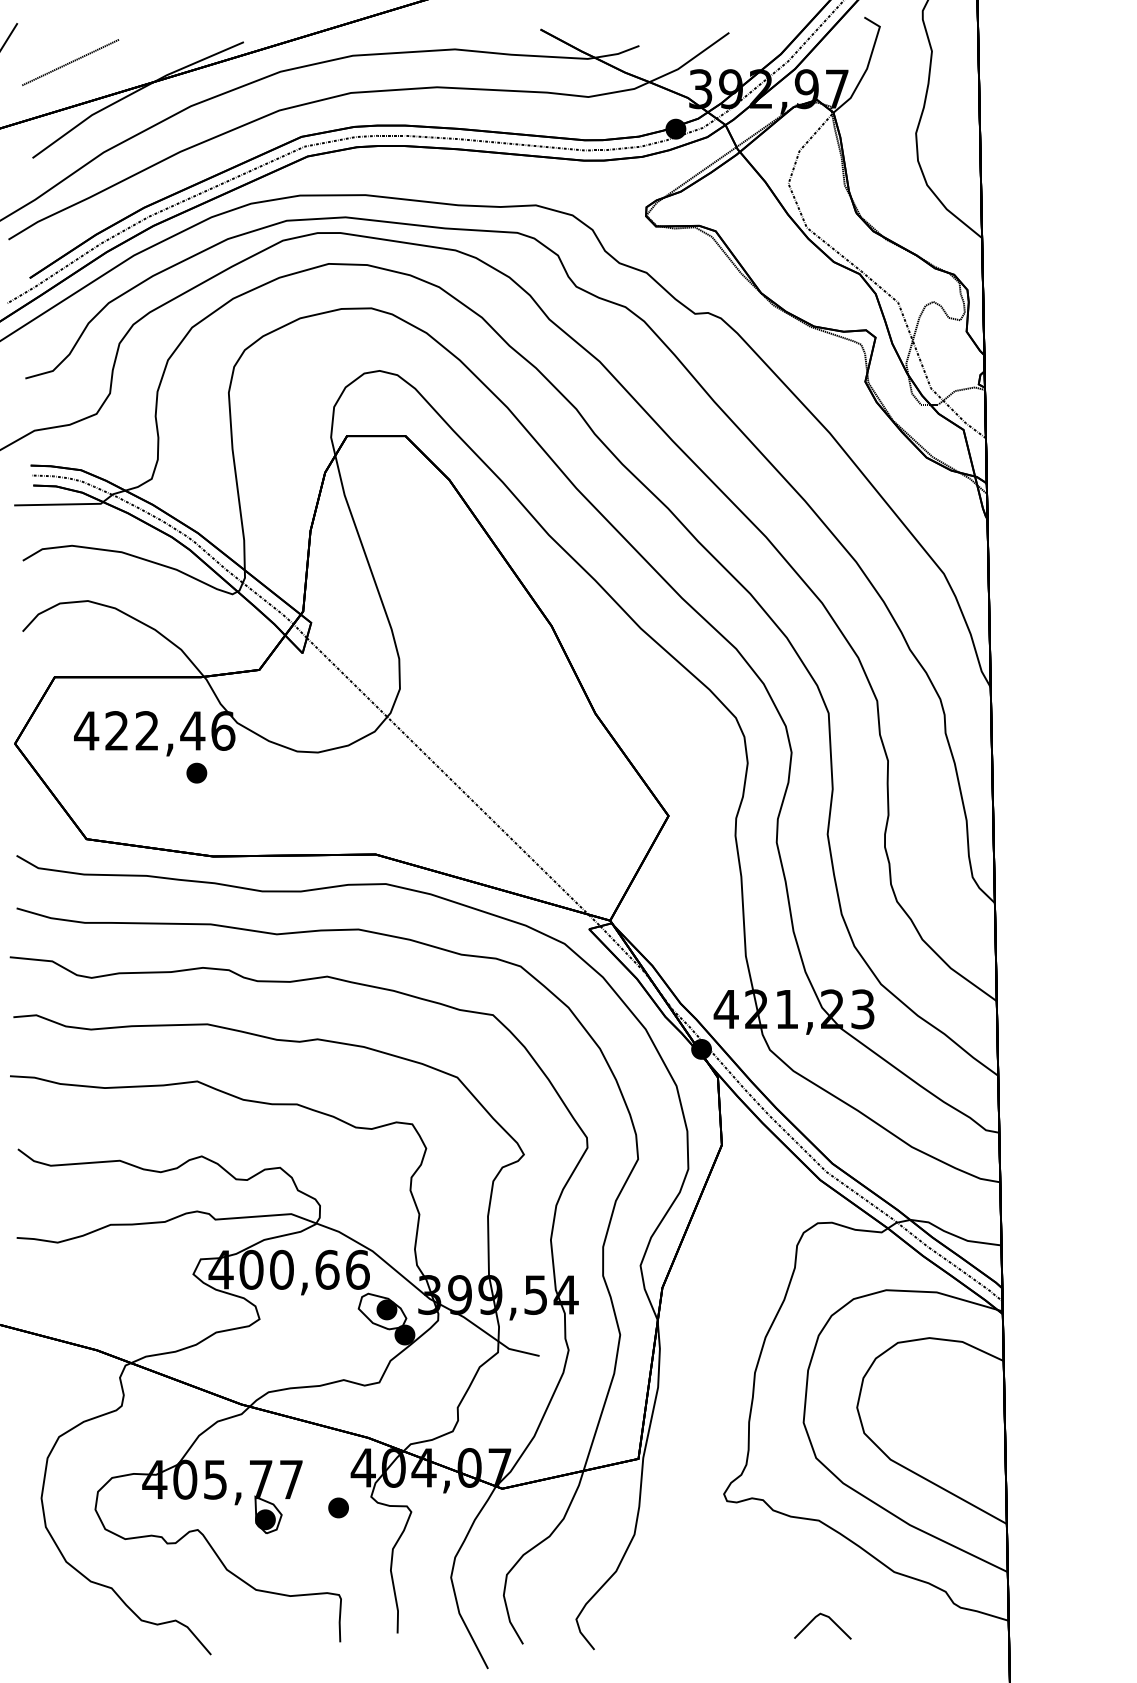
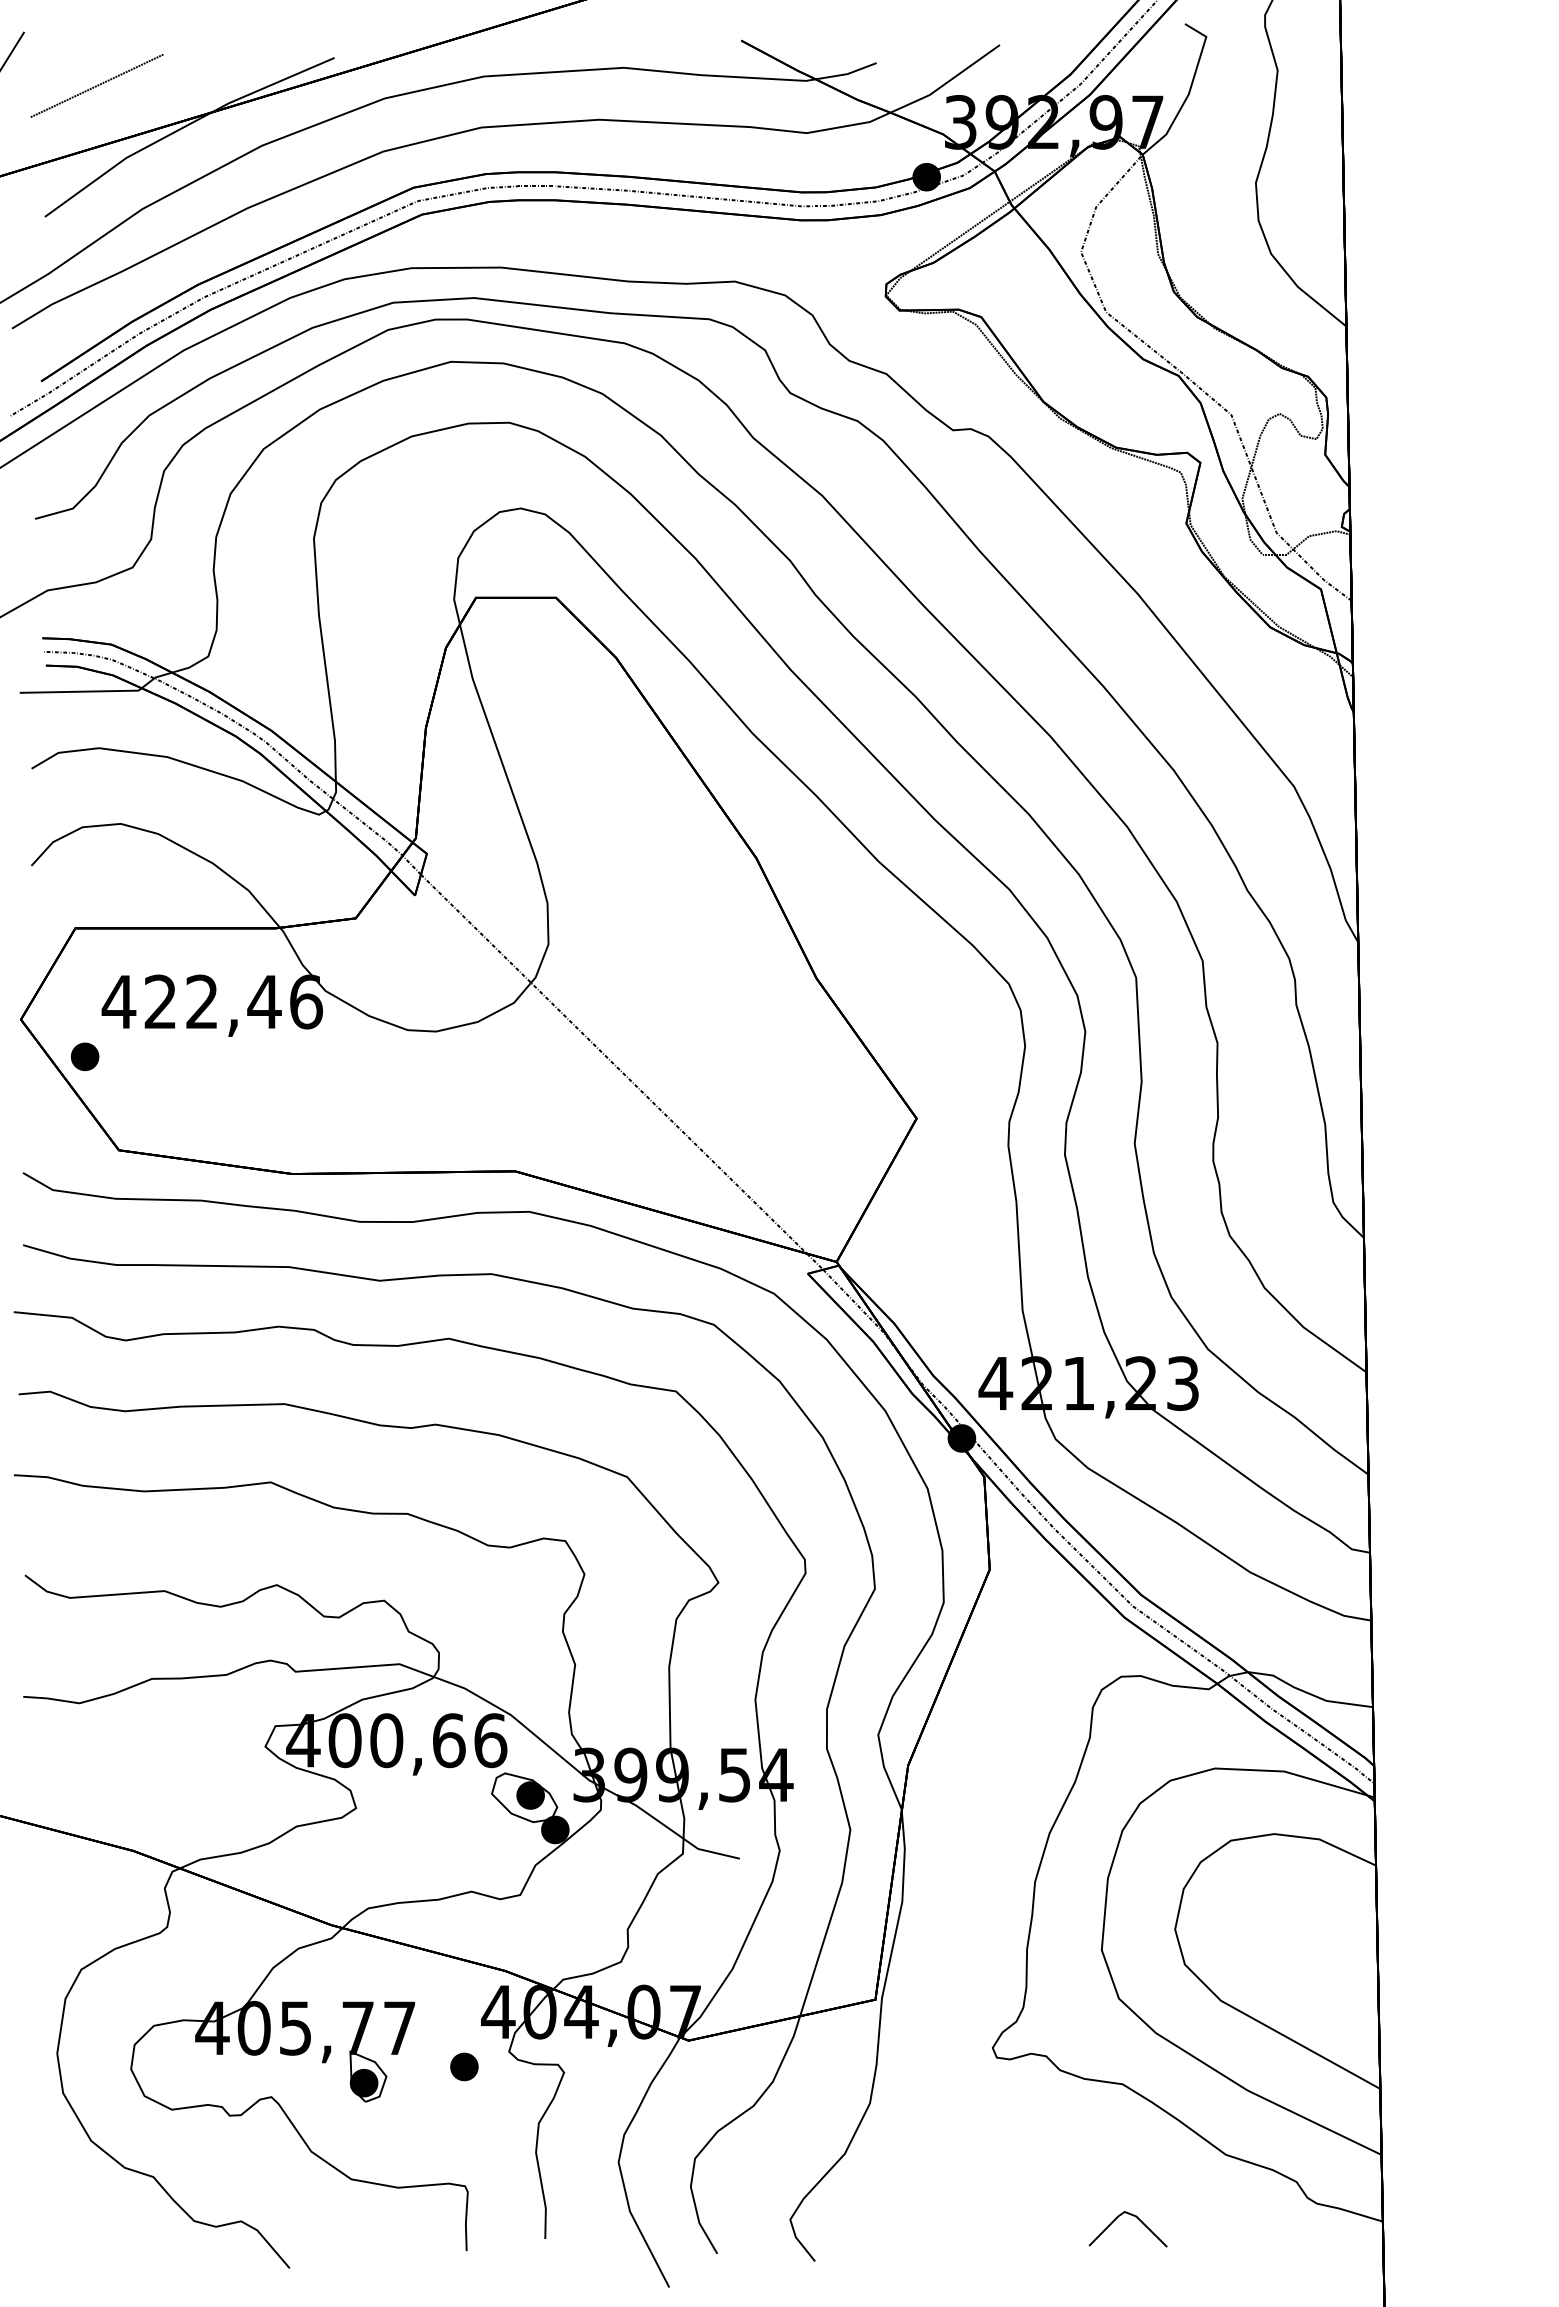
part: (196, 772) -> (84, 1056), moved

